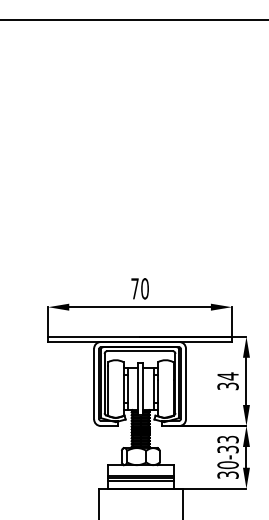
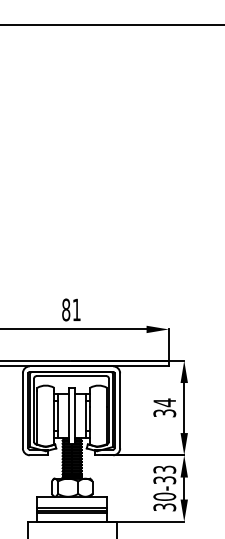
text: (139, 288) -> (70, 309), 70 -> 81

